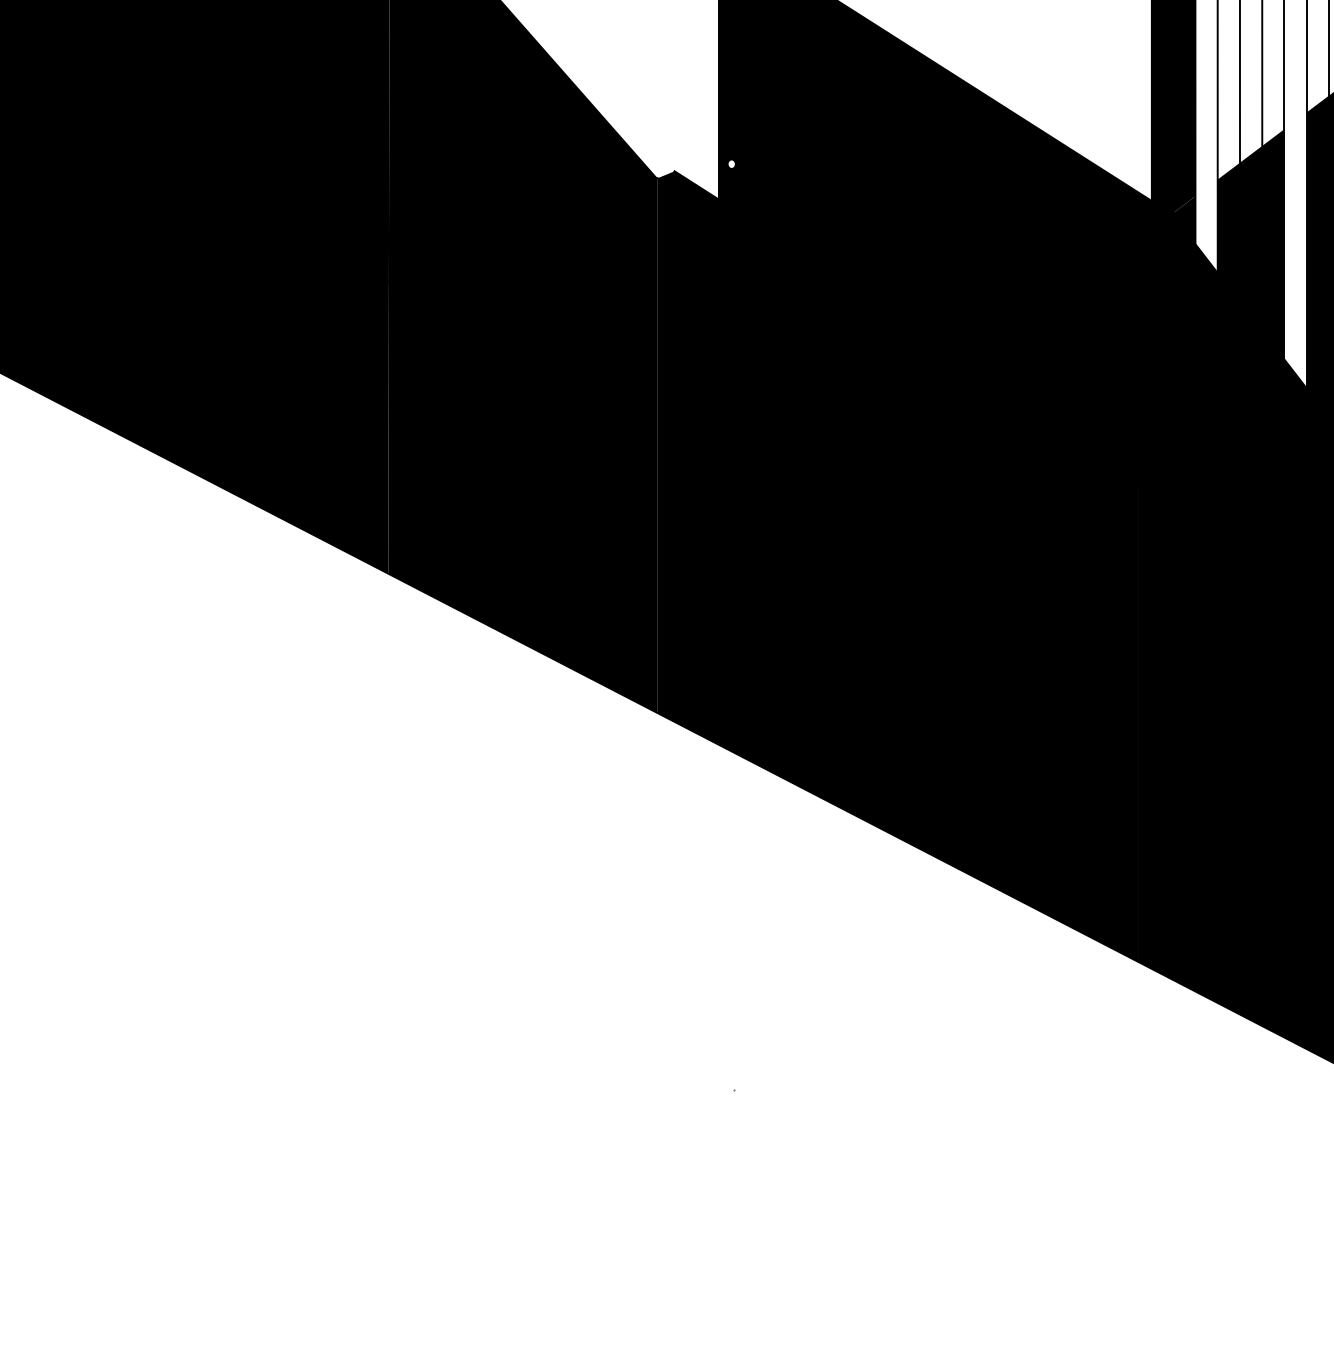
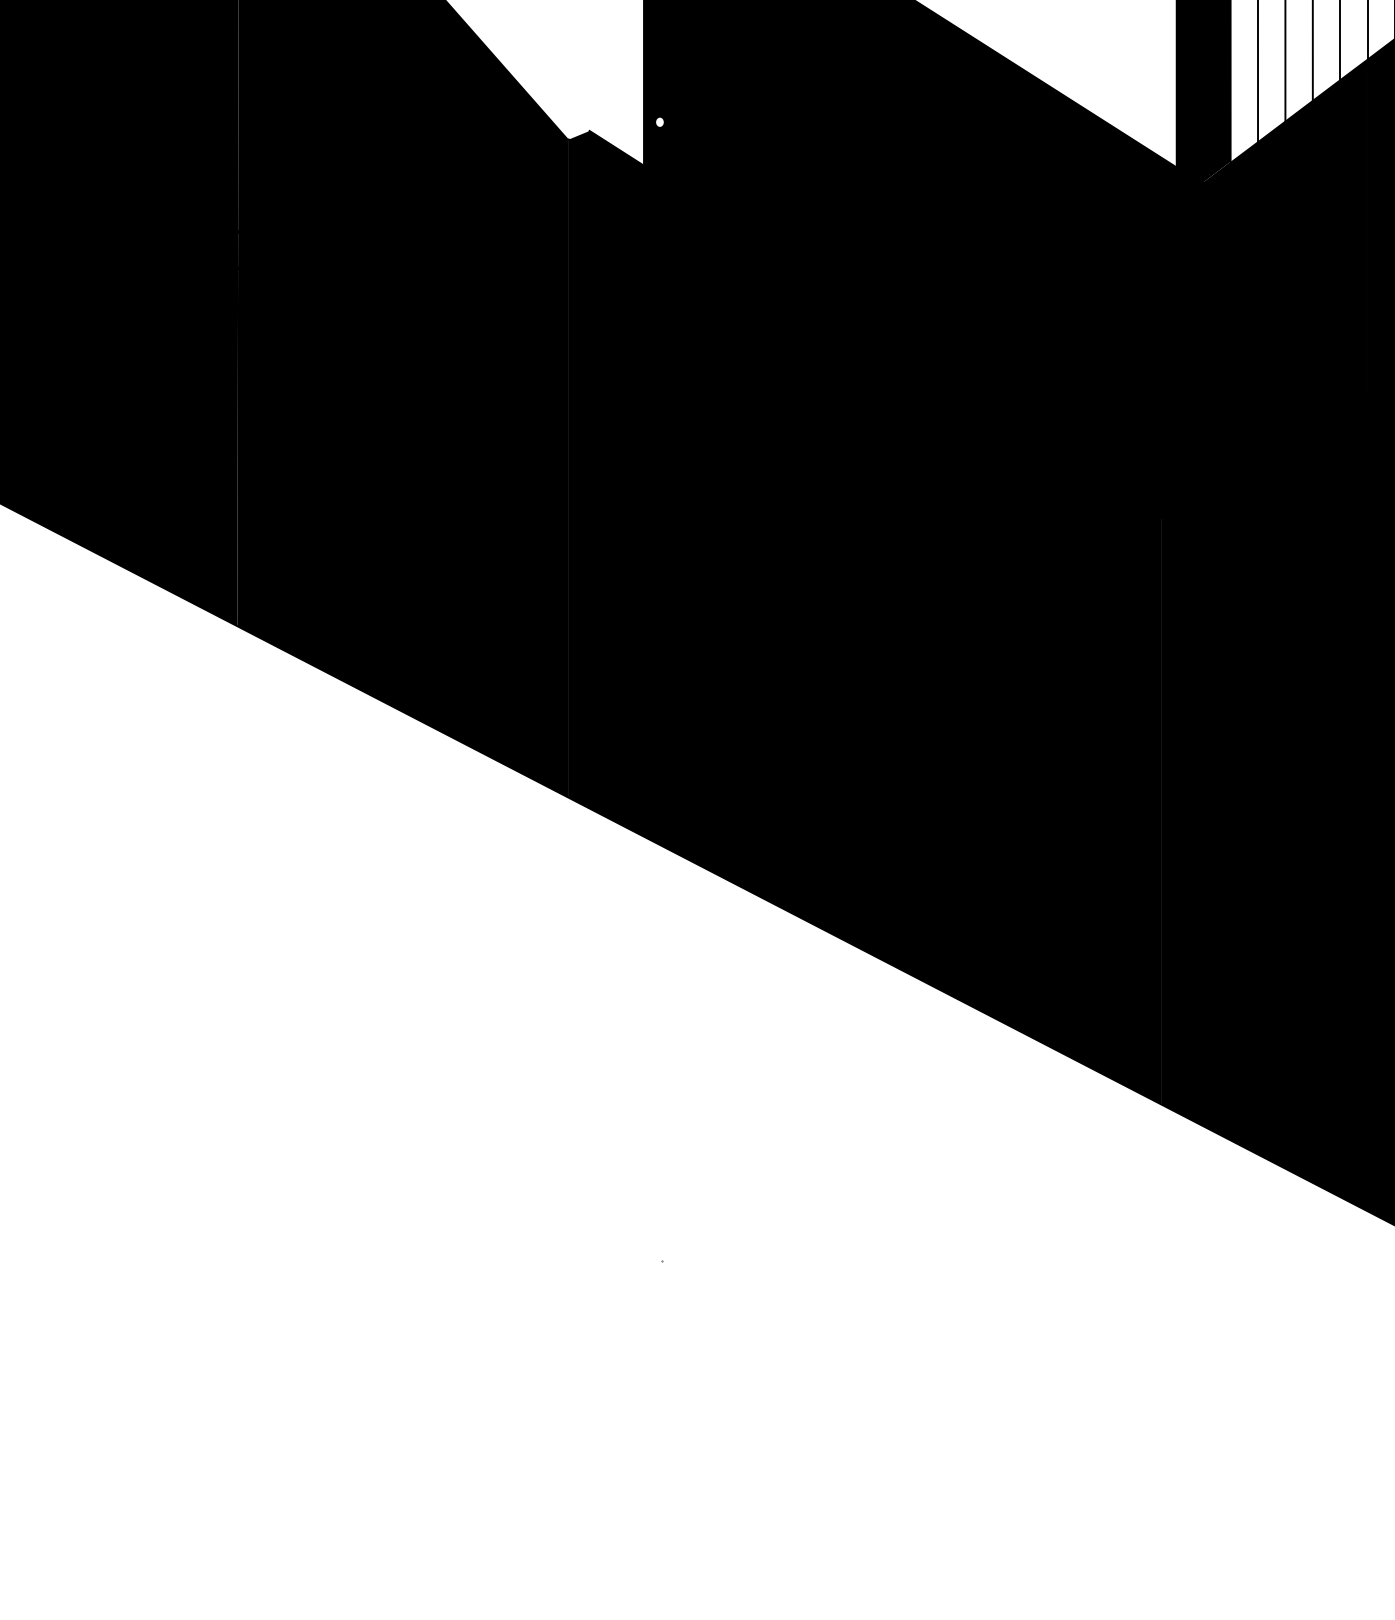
fill: (1206, 226) -> (1244, 198), added
fill: (1295, 250) -> (1353, 228), added

